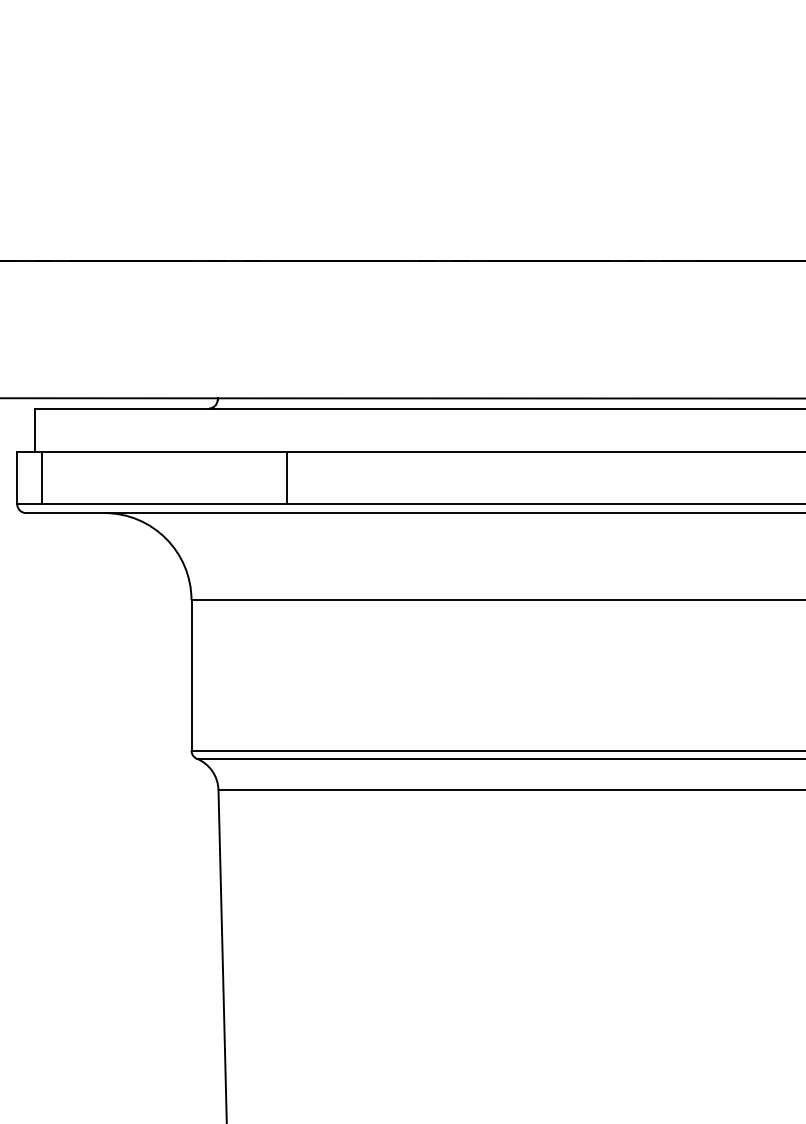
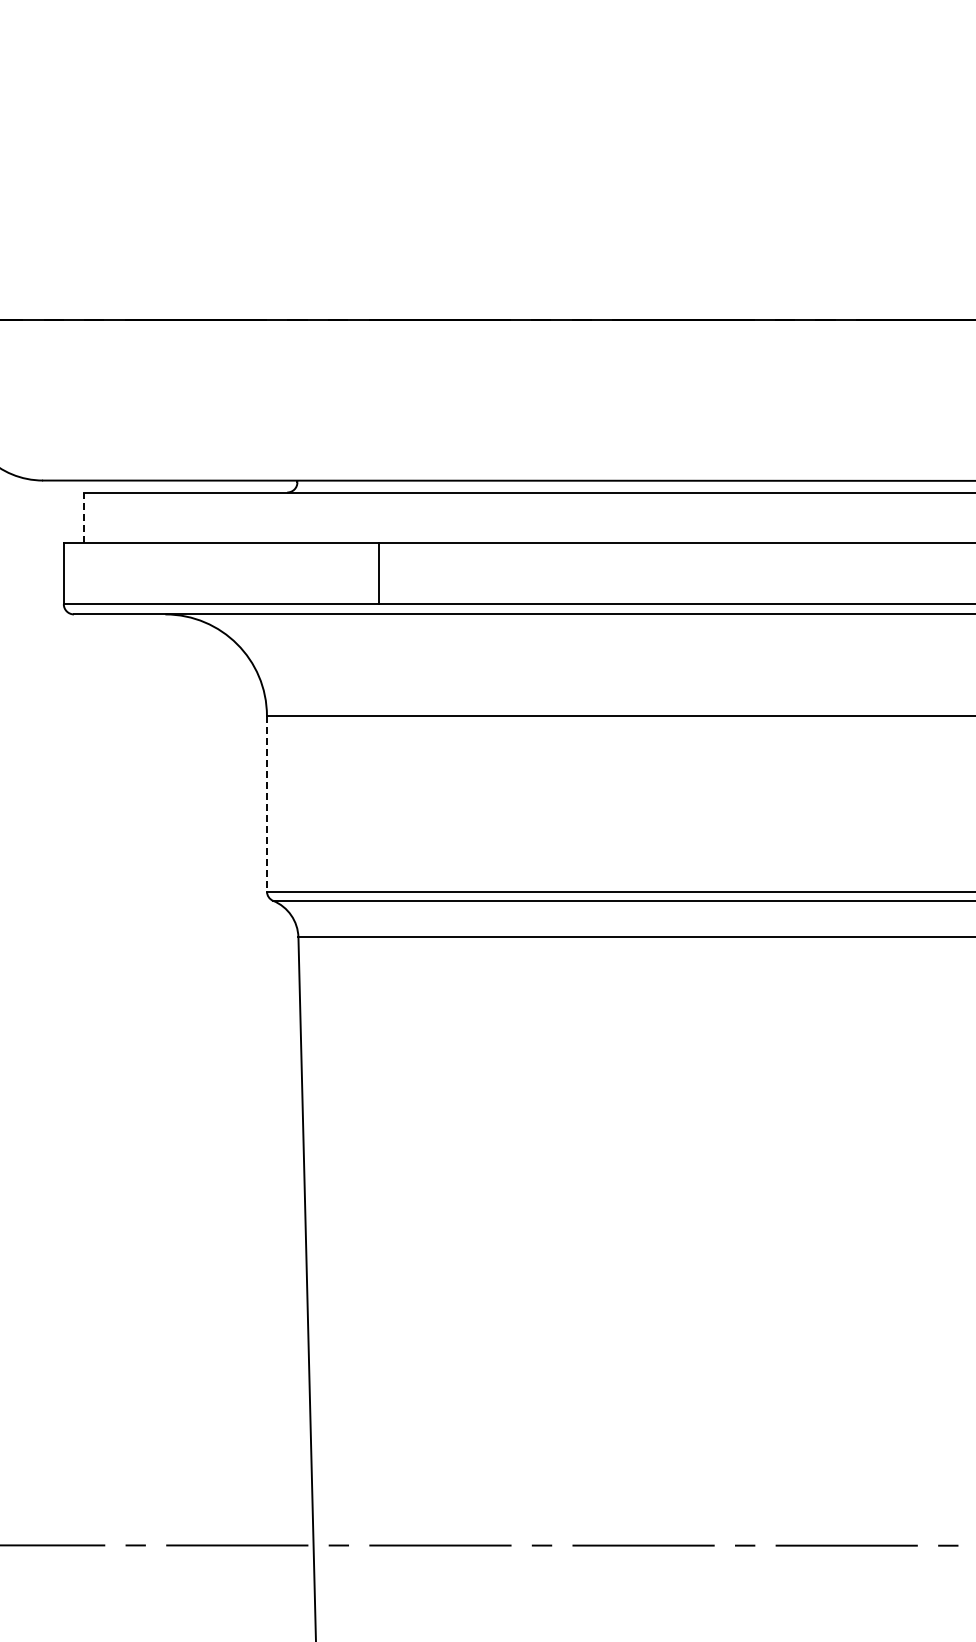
line: (35, 429) -> (84, 517), solid -> dashed
line: (41, 477) -> (92, 573), removed
line: (191, 675) -> (266, 803), solid -> dashed

